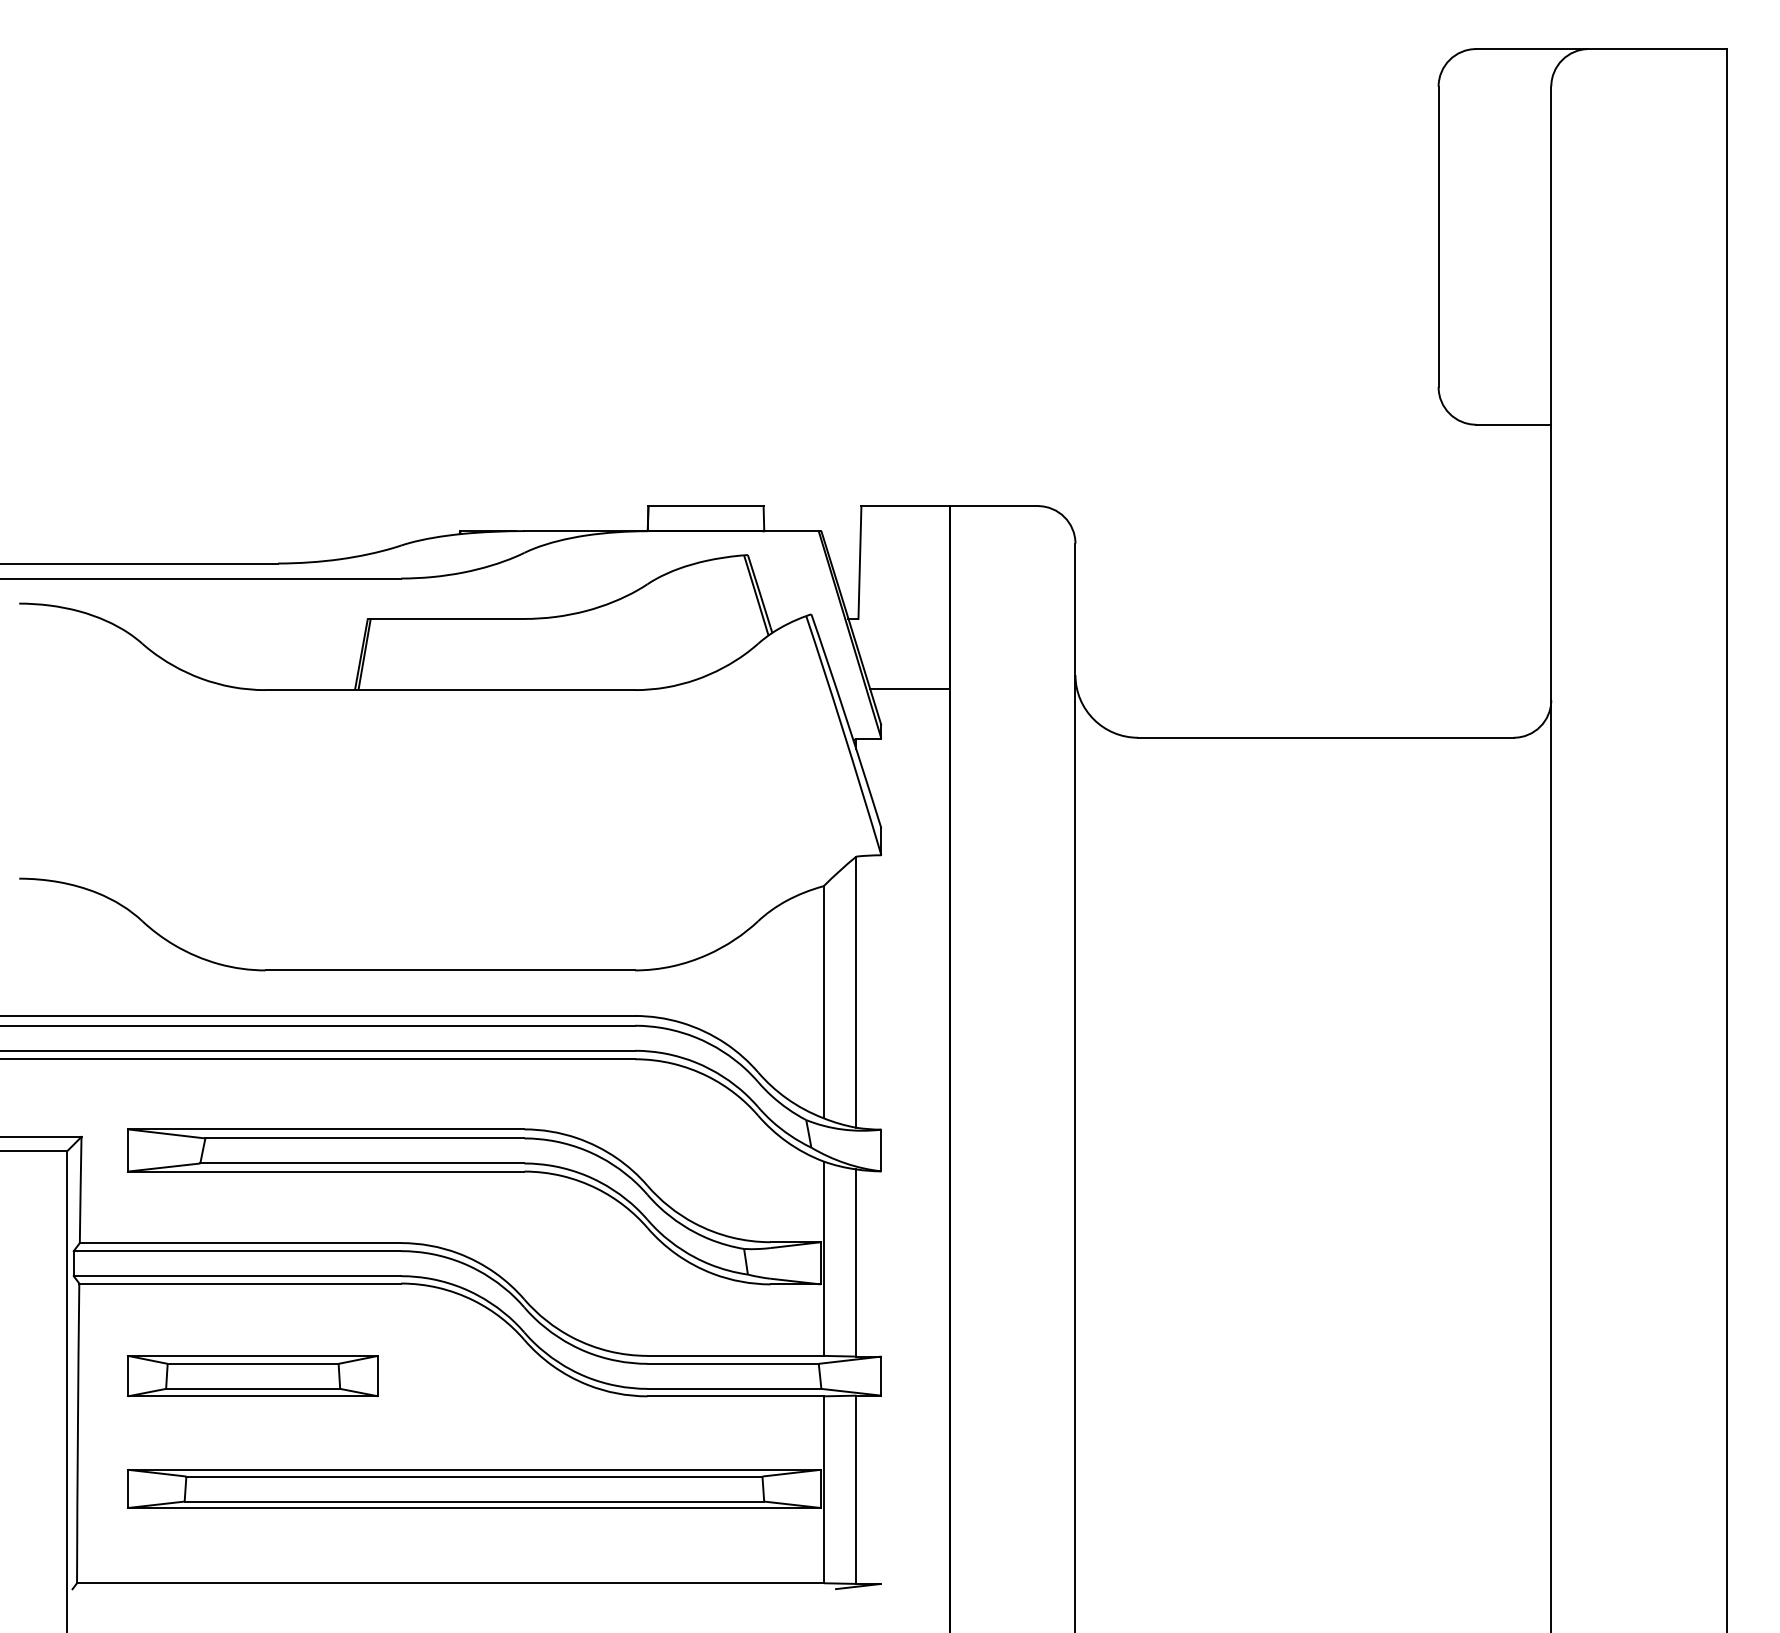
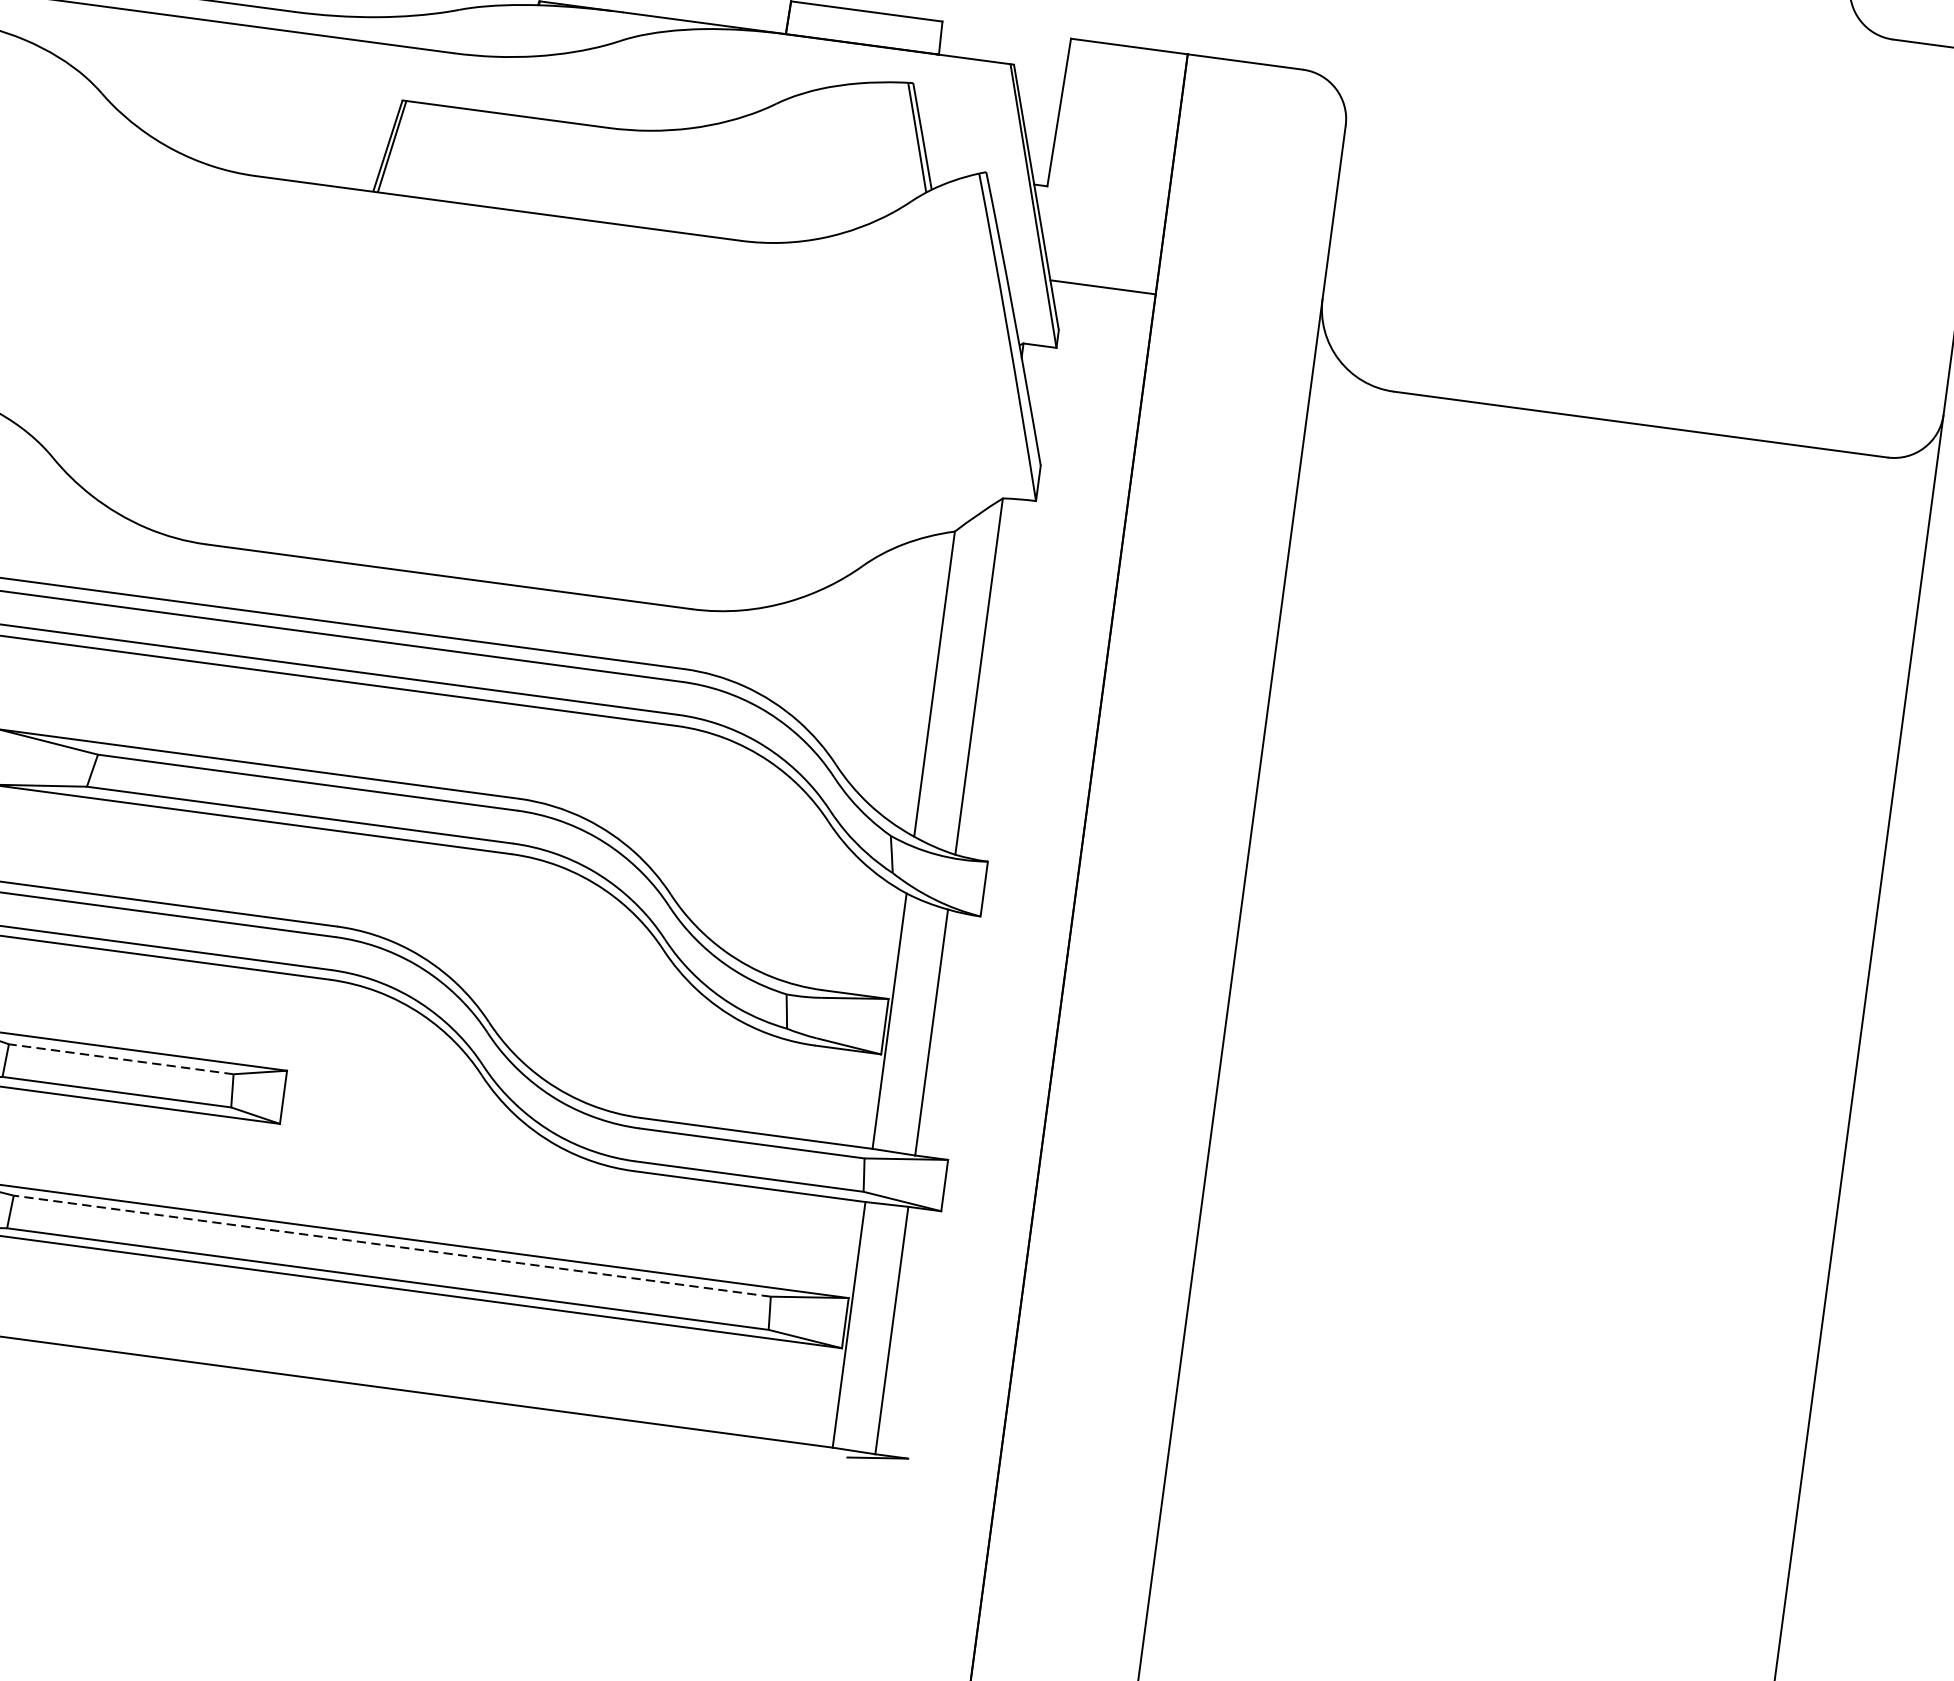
line: (252, 1363) -> (120, 1058), solid -> dashed
line: (473, 1476) -> (391, 1245), solid -> dashed

